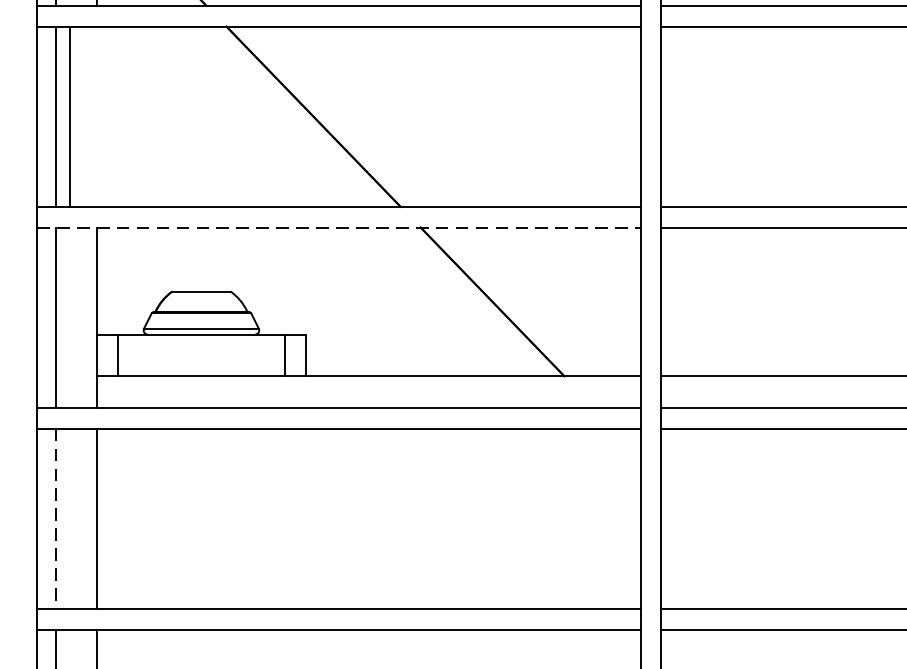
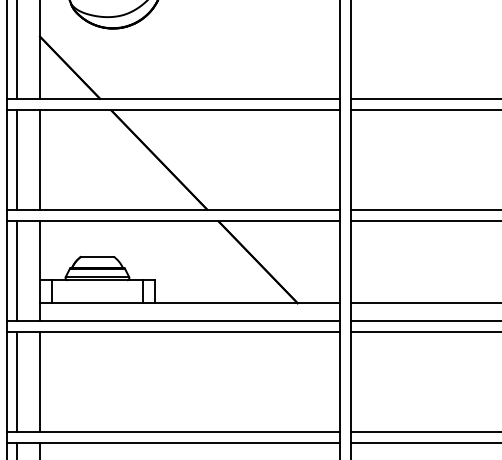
line: (71, 115) -> (40, 159), moved
line: (339, 228) -> (173, 221), dashed -> solid
line: (56, 518) -> (17, 381), dashed -> solid

